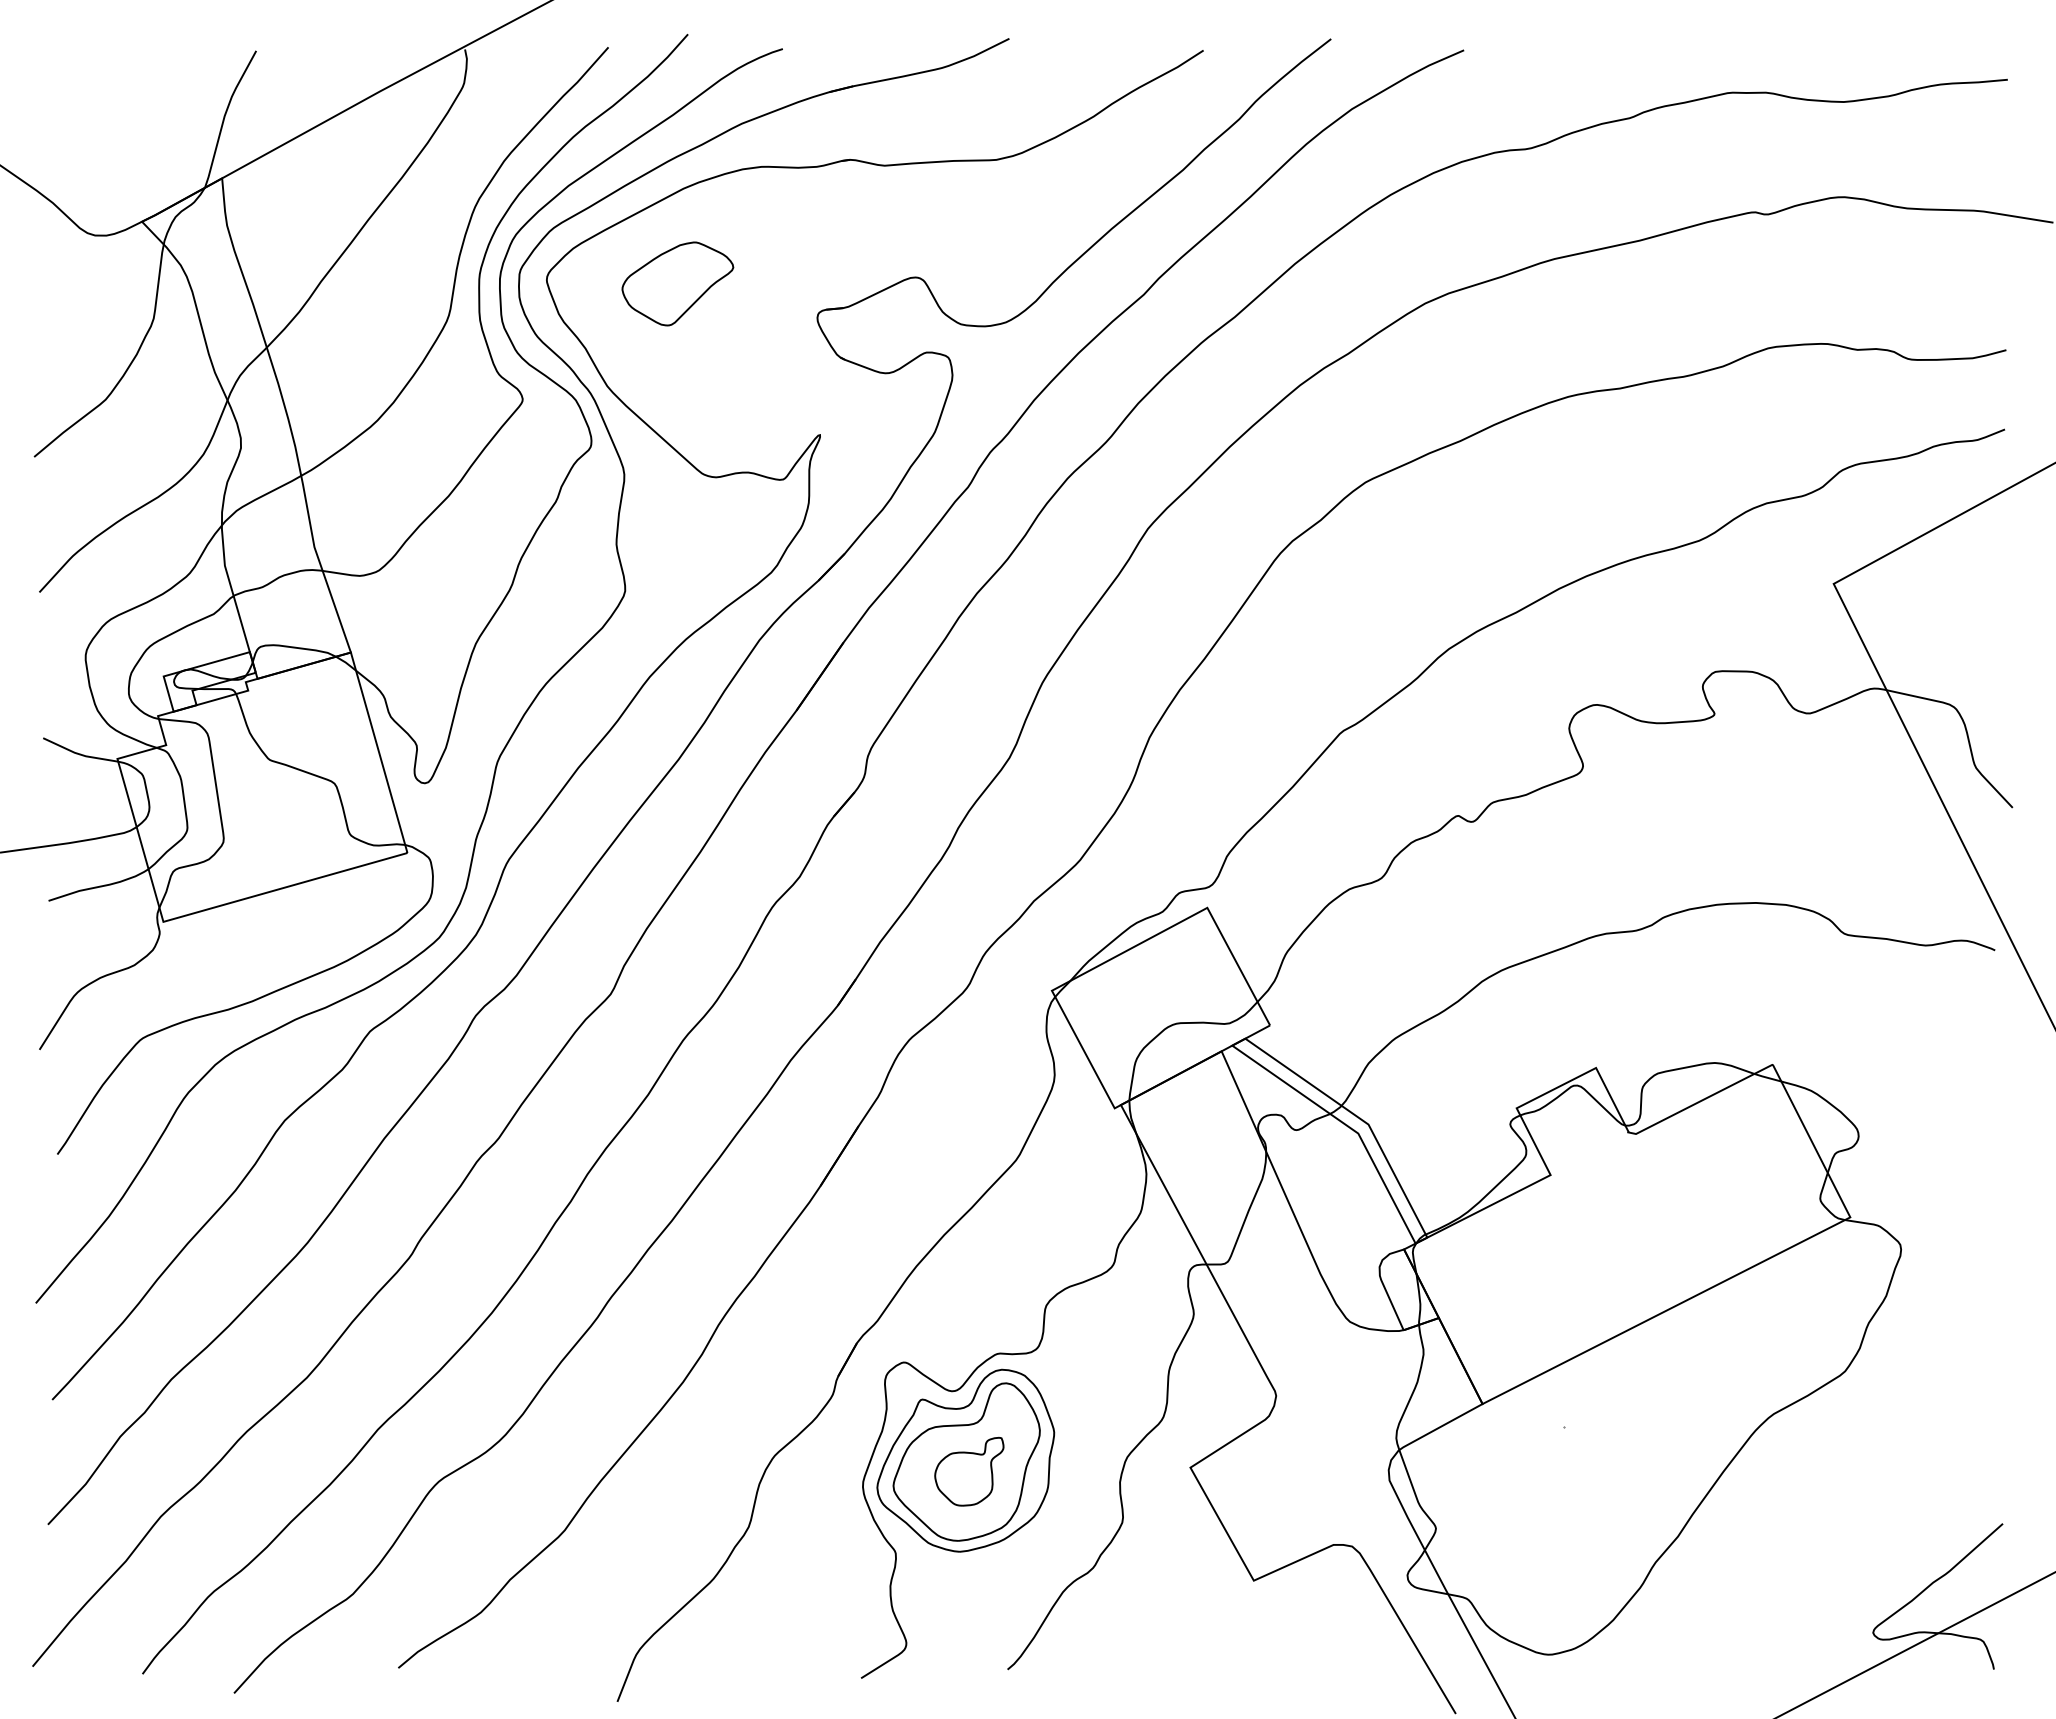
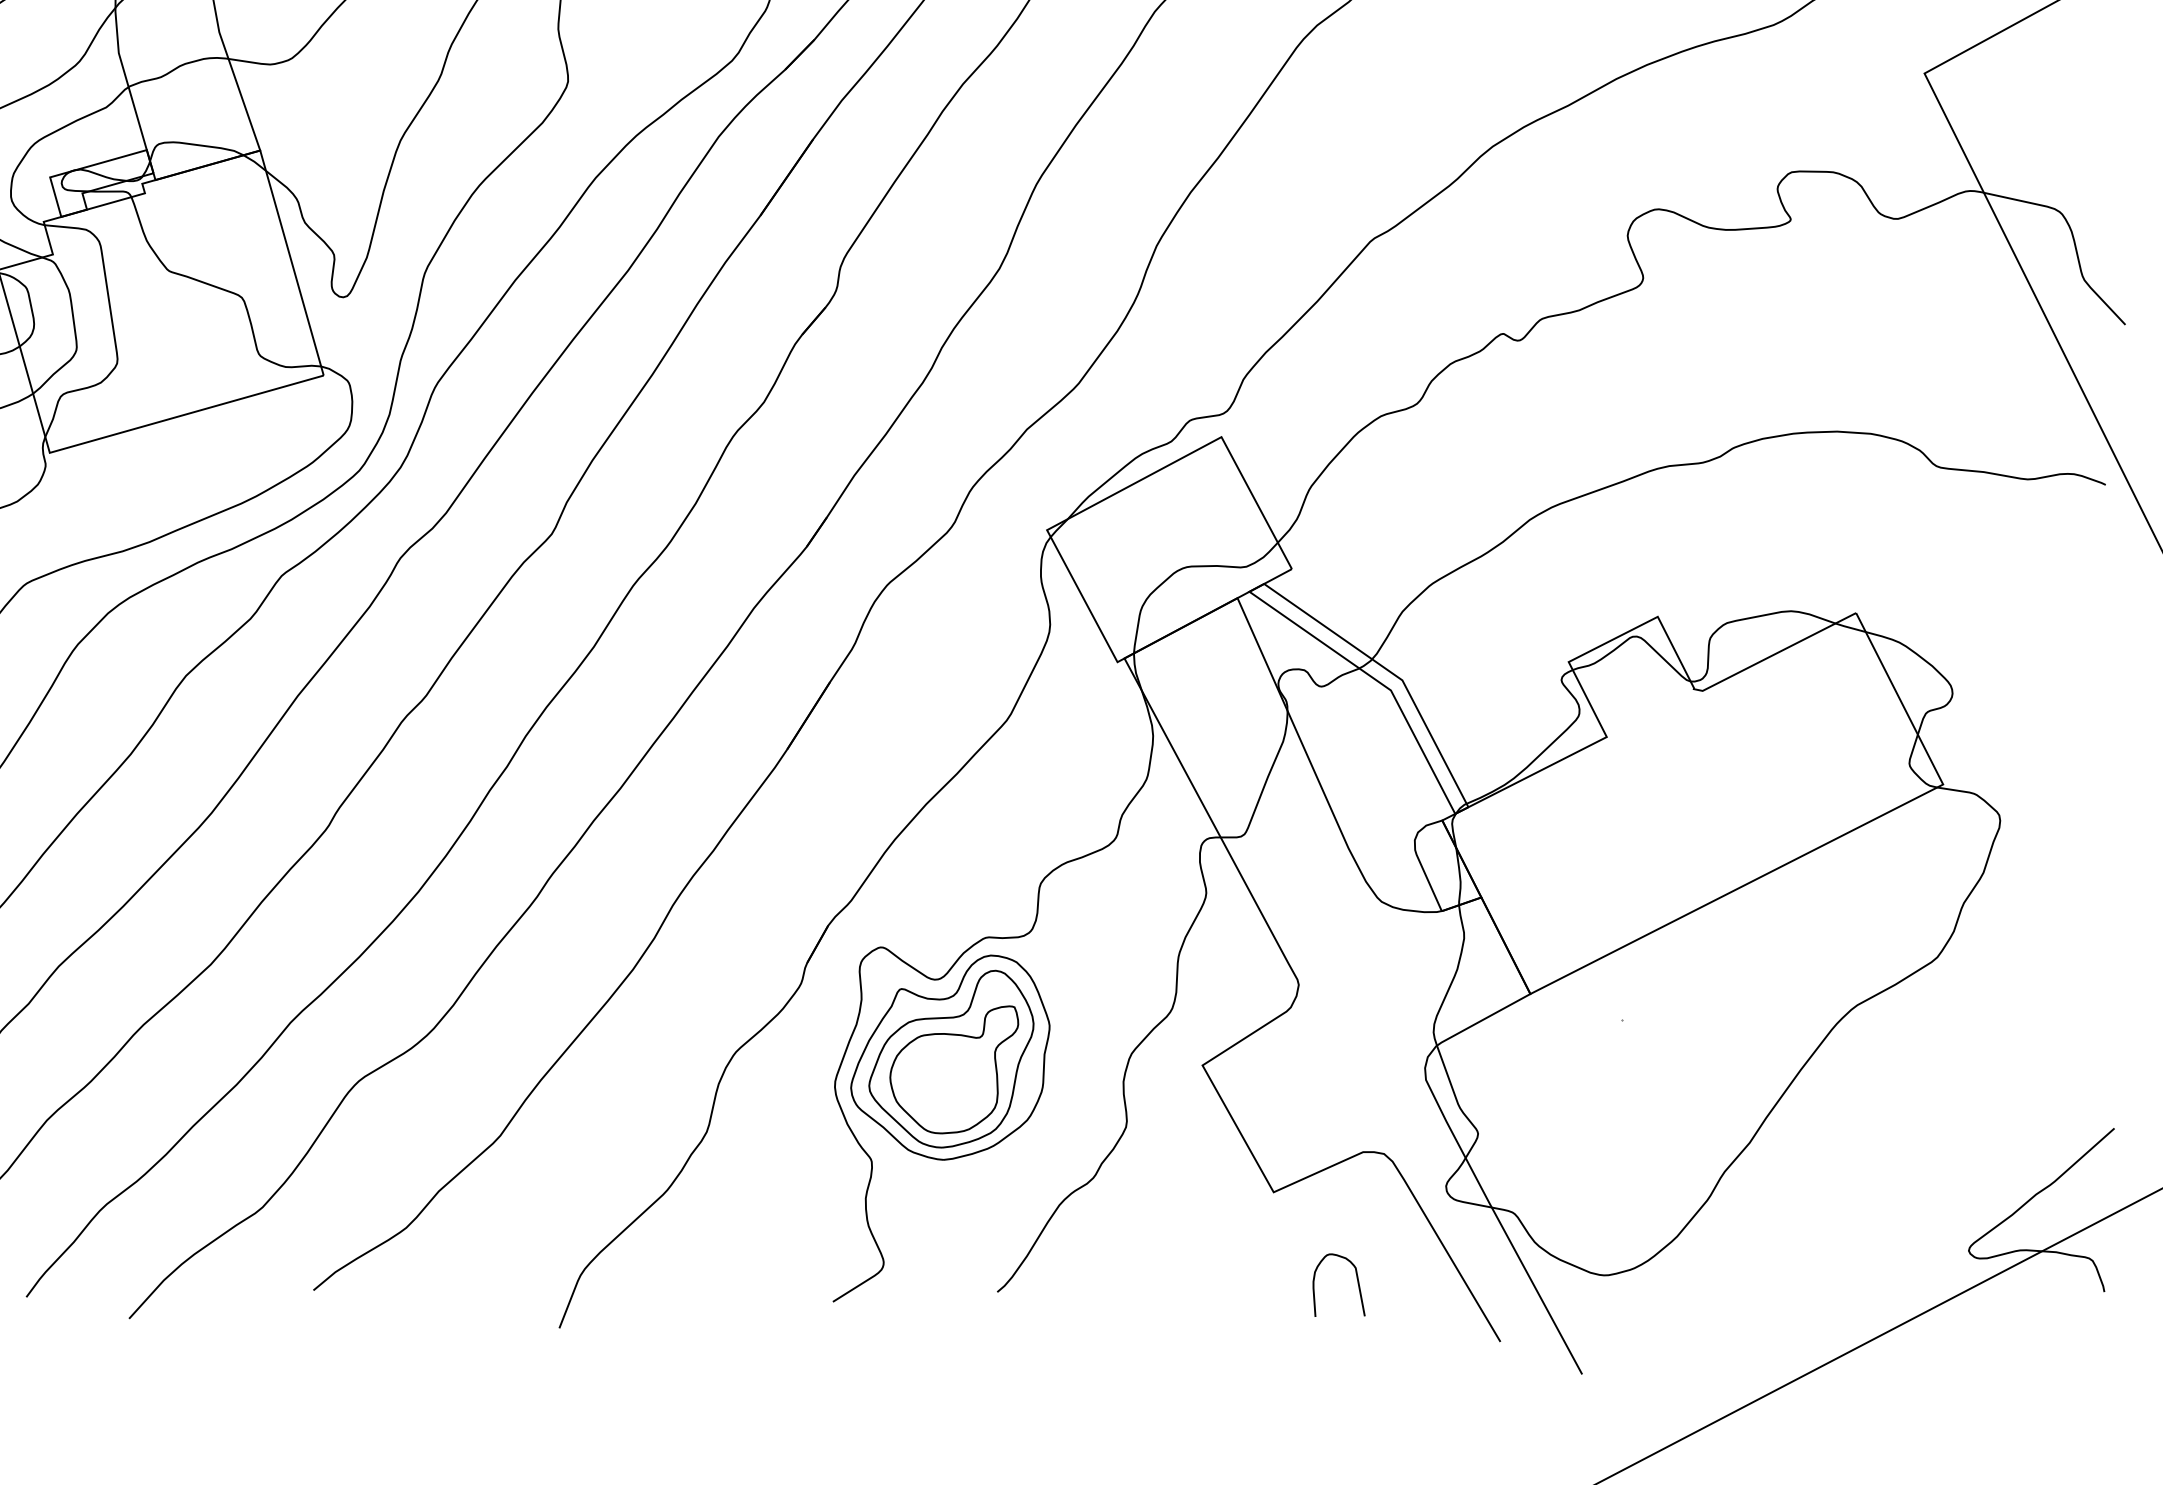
part: (969, 1471) -> (954, 1069), size x1.67
curve: (1328, 1663) -> (1357, 1285), added

